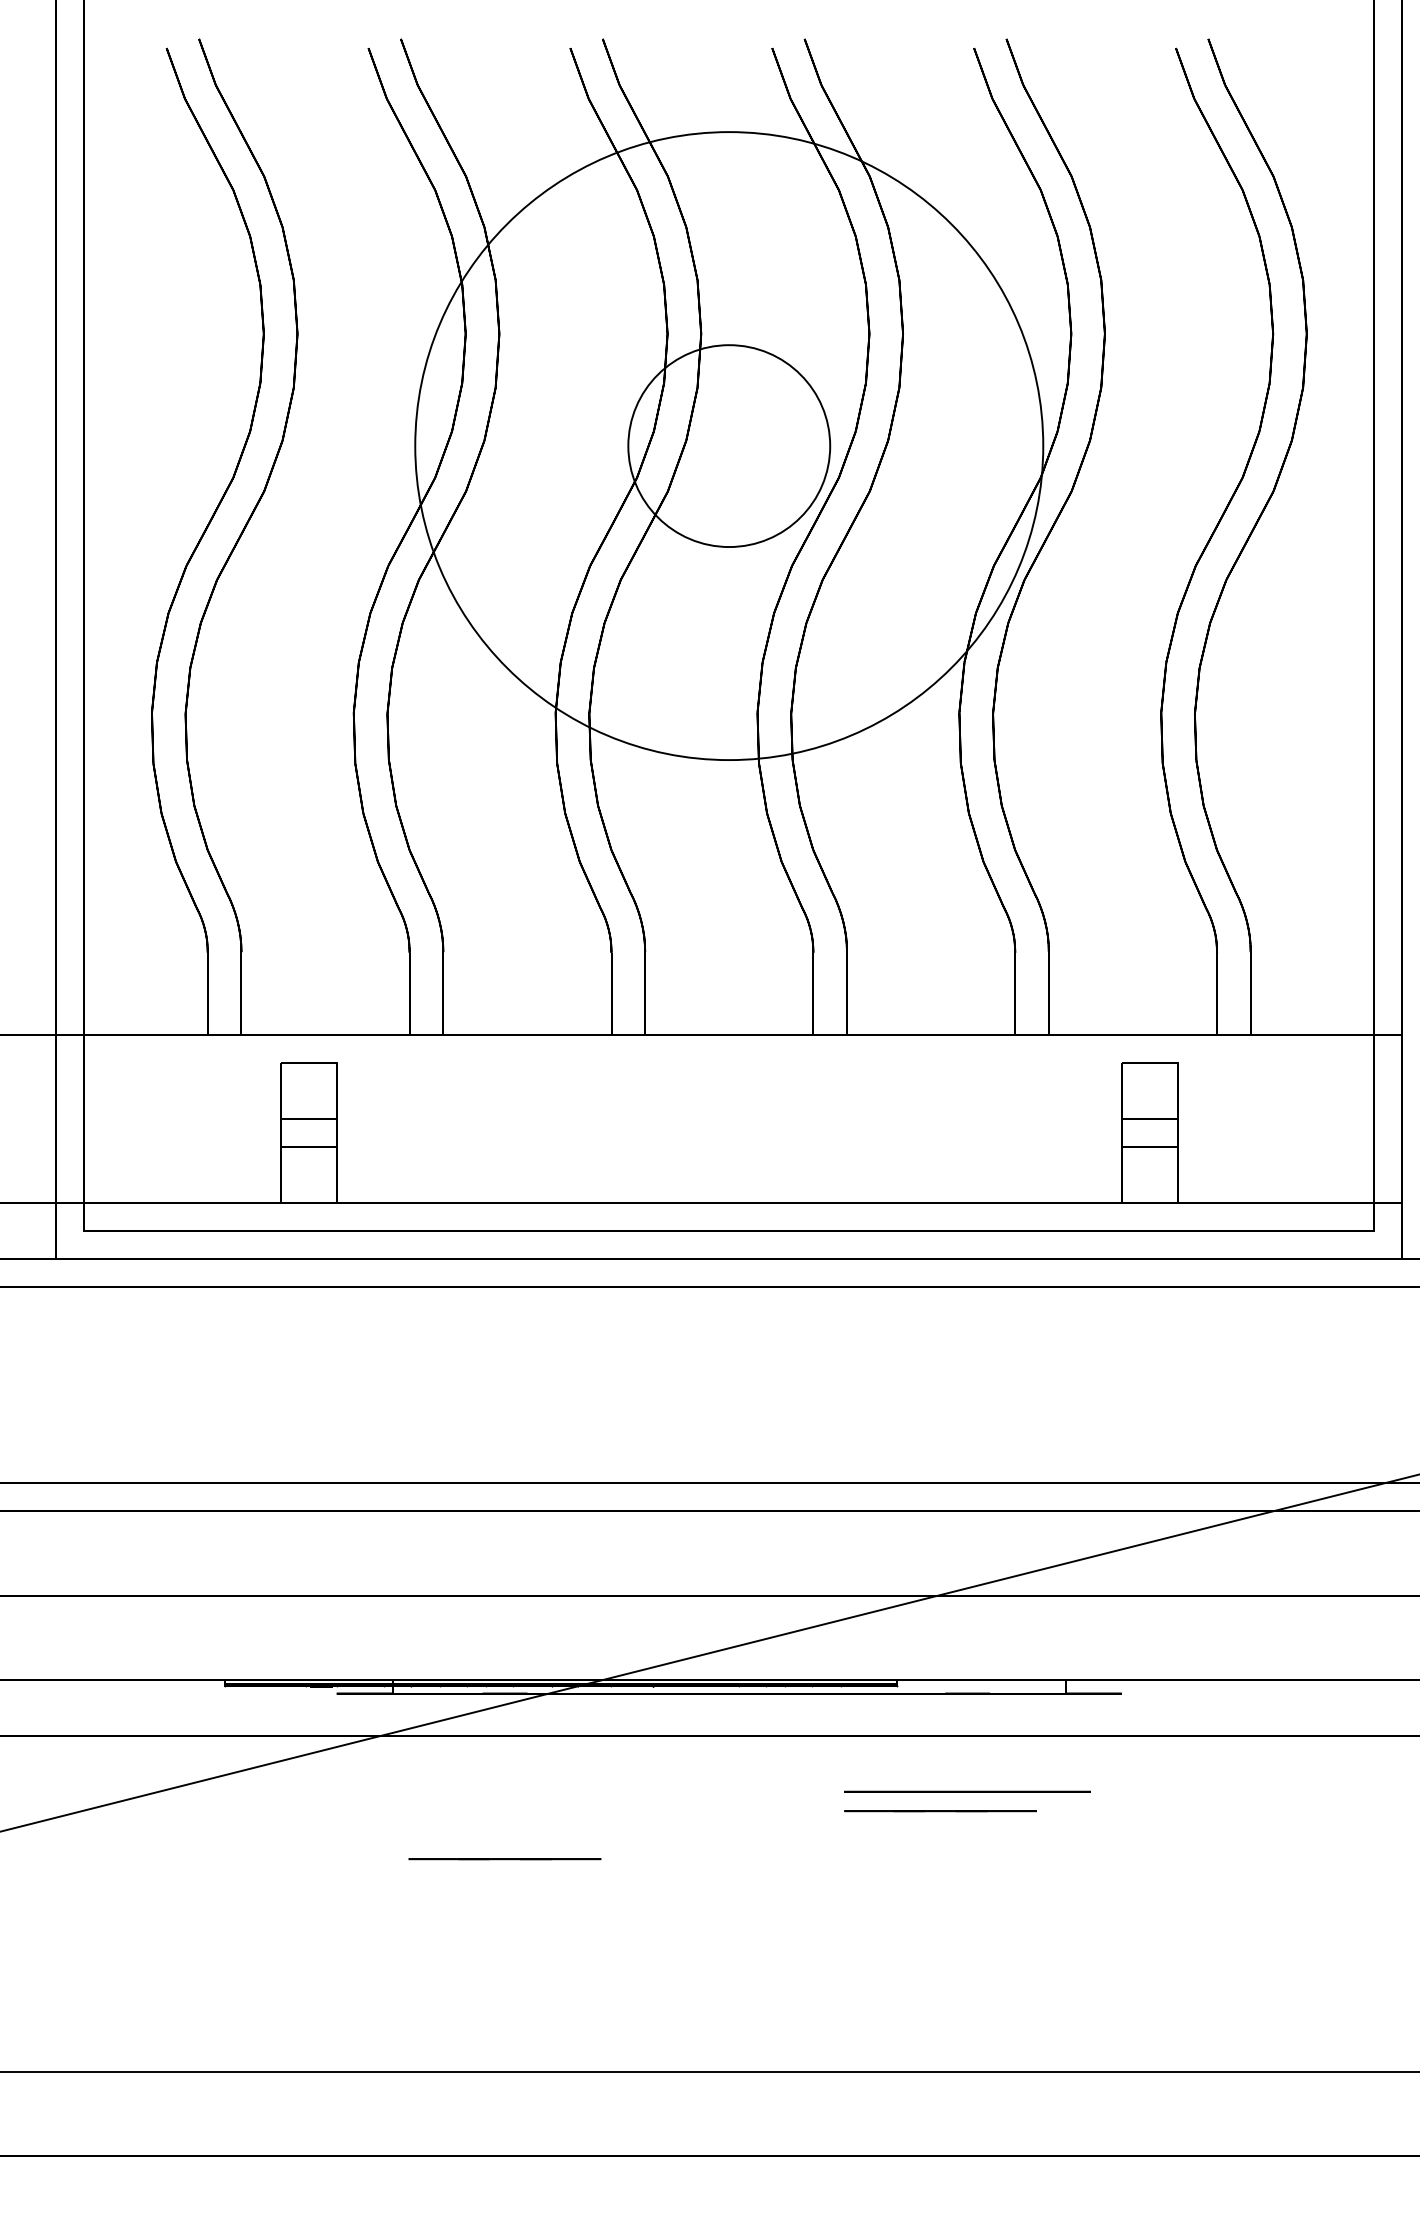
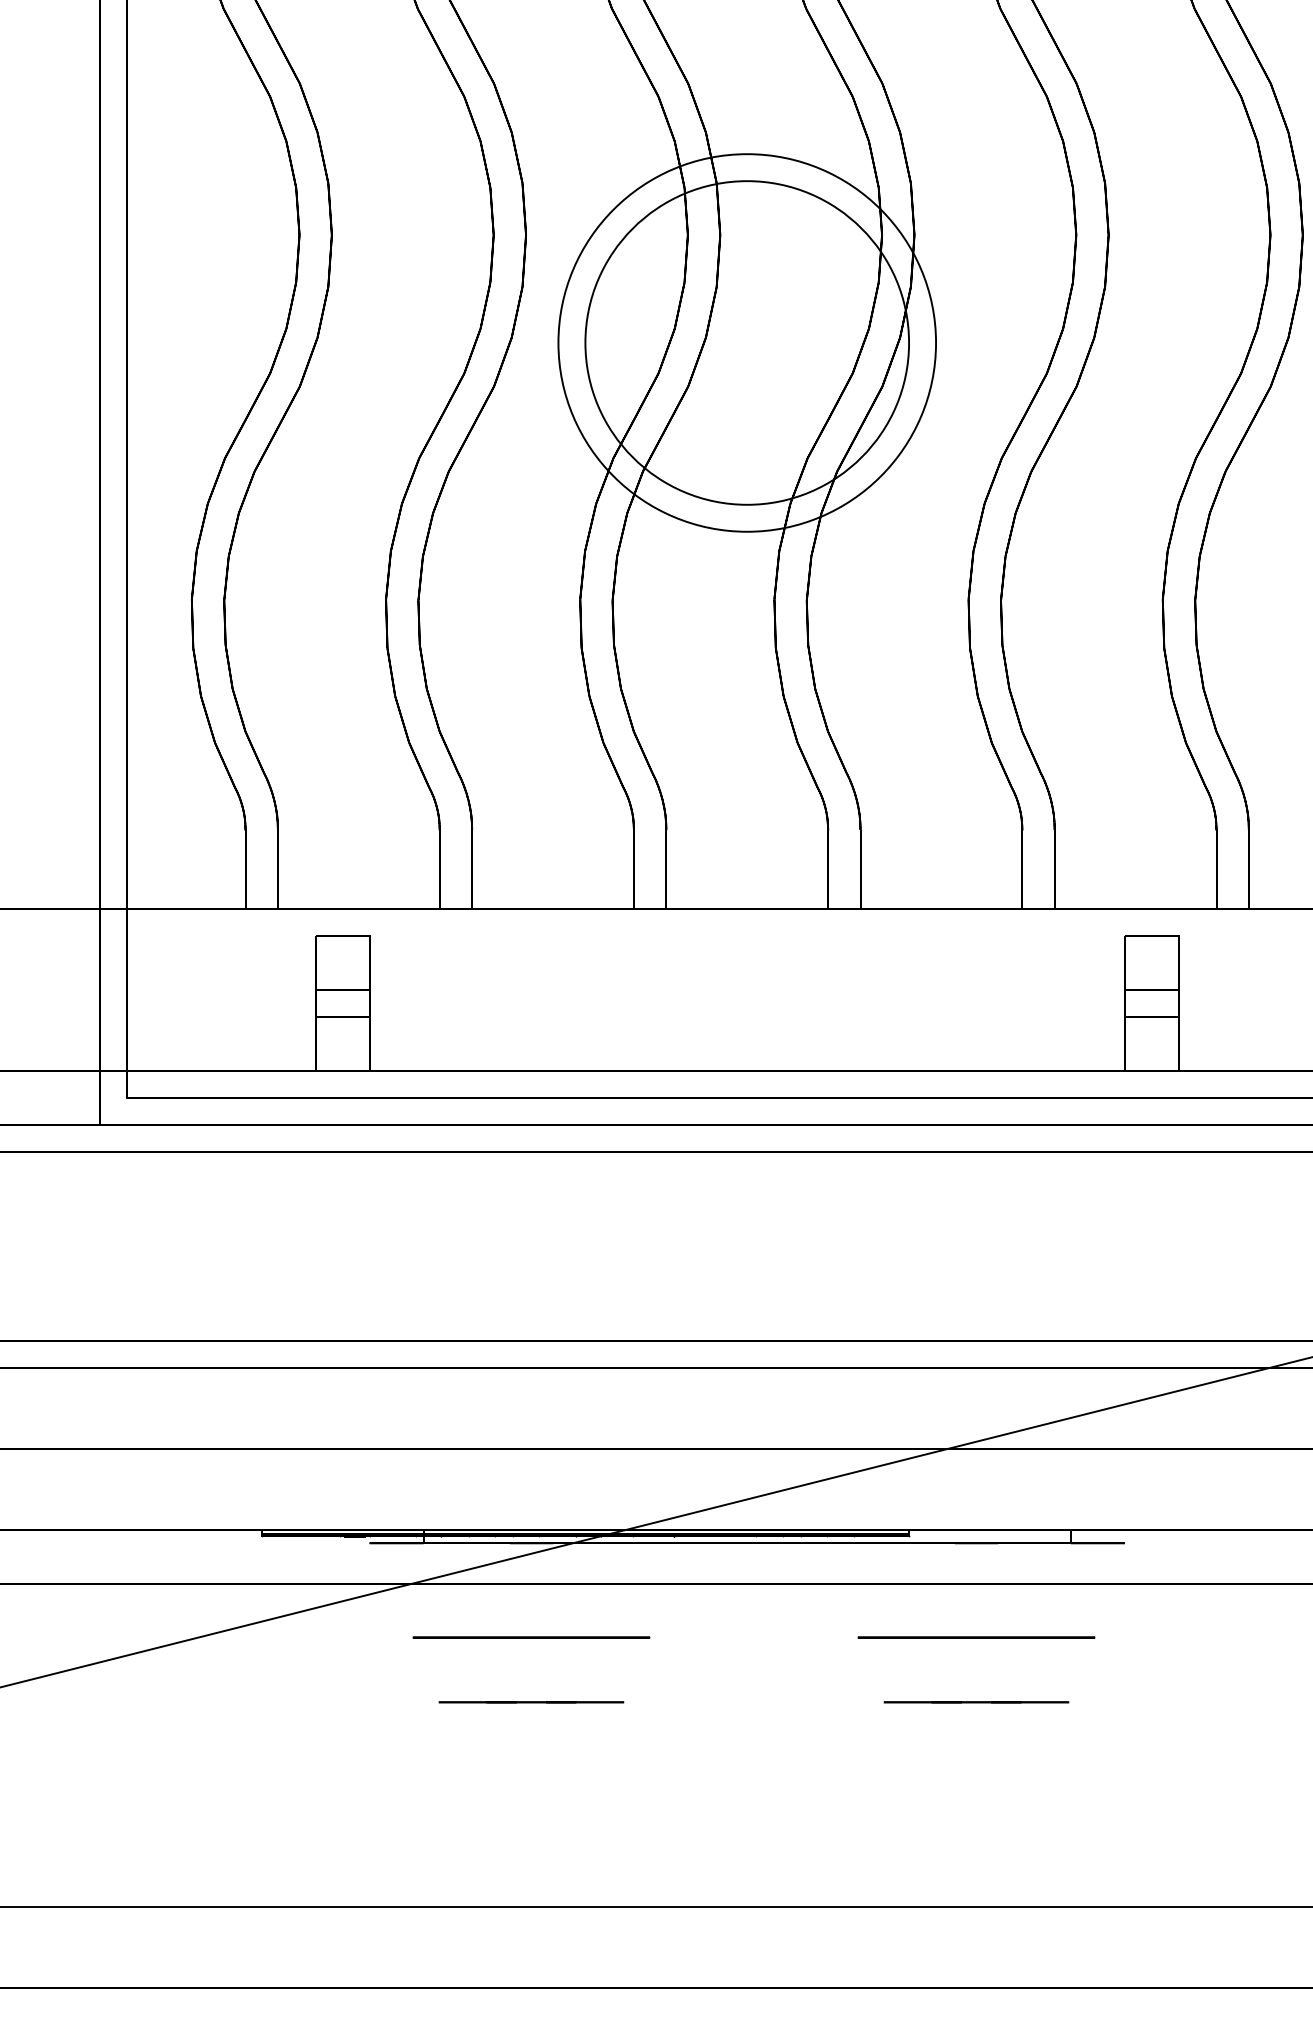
circle: (729, 445) -> (747, 342), size x0.62
circle: (729, 445) -> (747, 342), size x1.67
circle: (504, 1791) -> (531, 1637), added
line: (940, 1811) -> (976, 1702), moved

